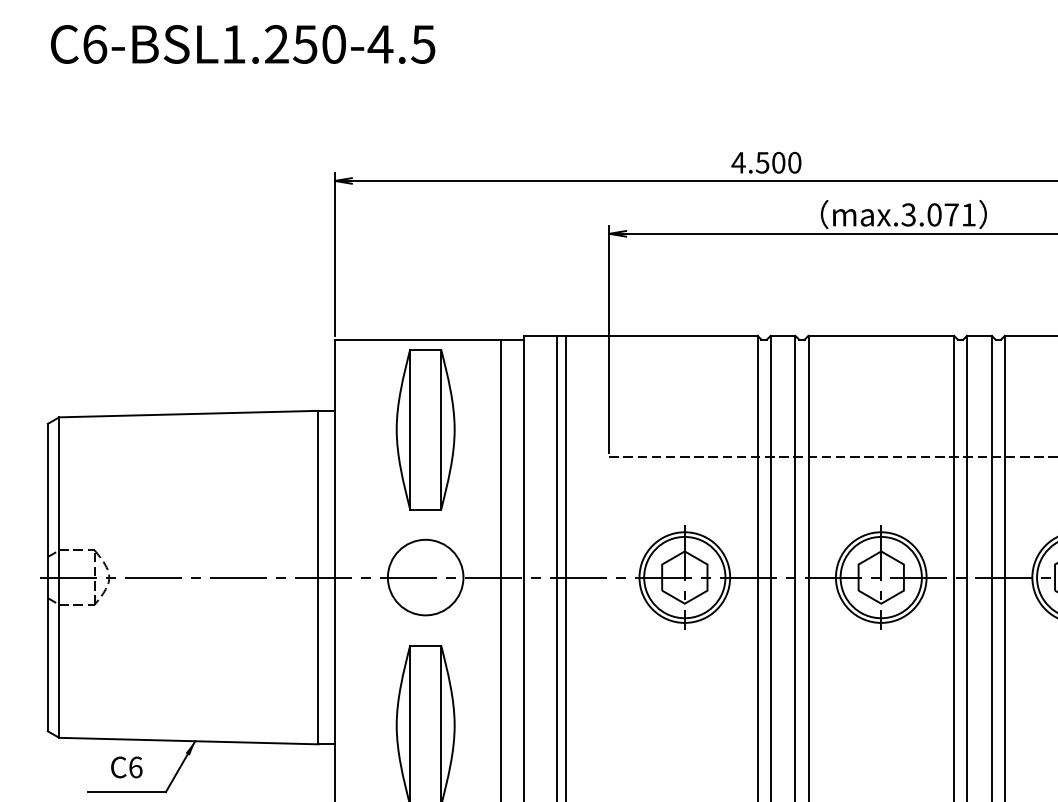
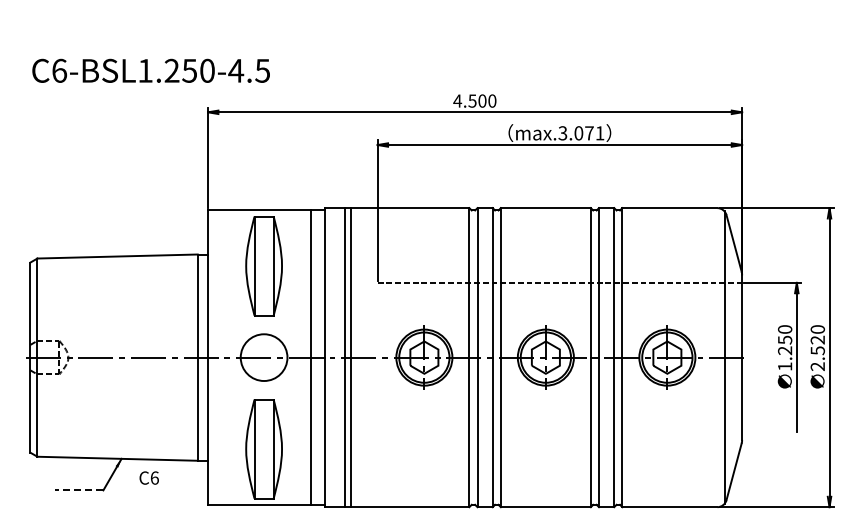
text: (242, 43) -> (150, 70), moved
text: (125, 766) -> (148, 477), moved
line: (127, 792) -> (79, 490), solid -> dashed

